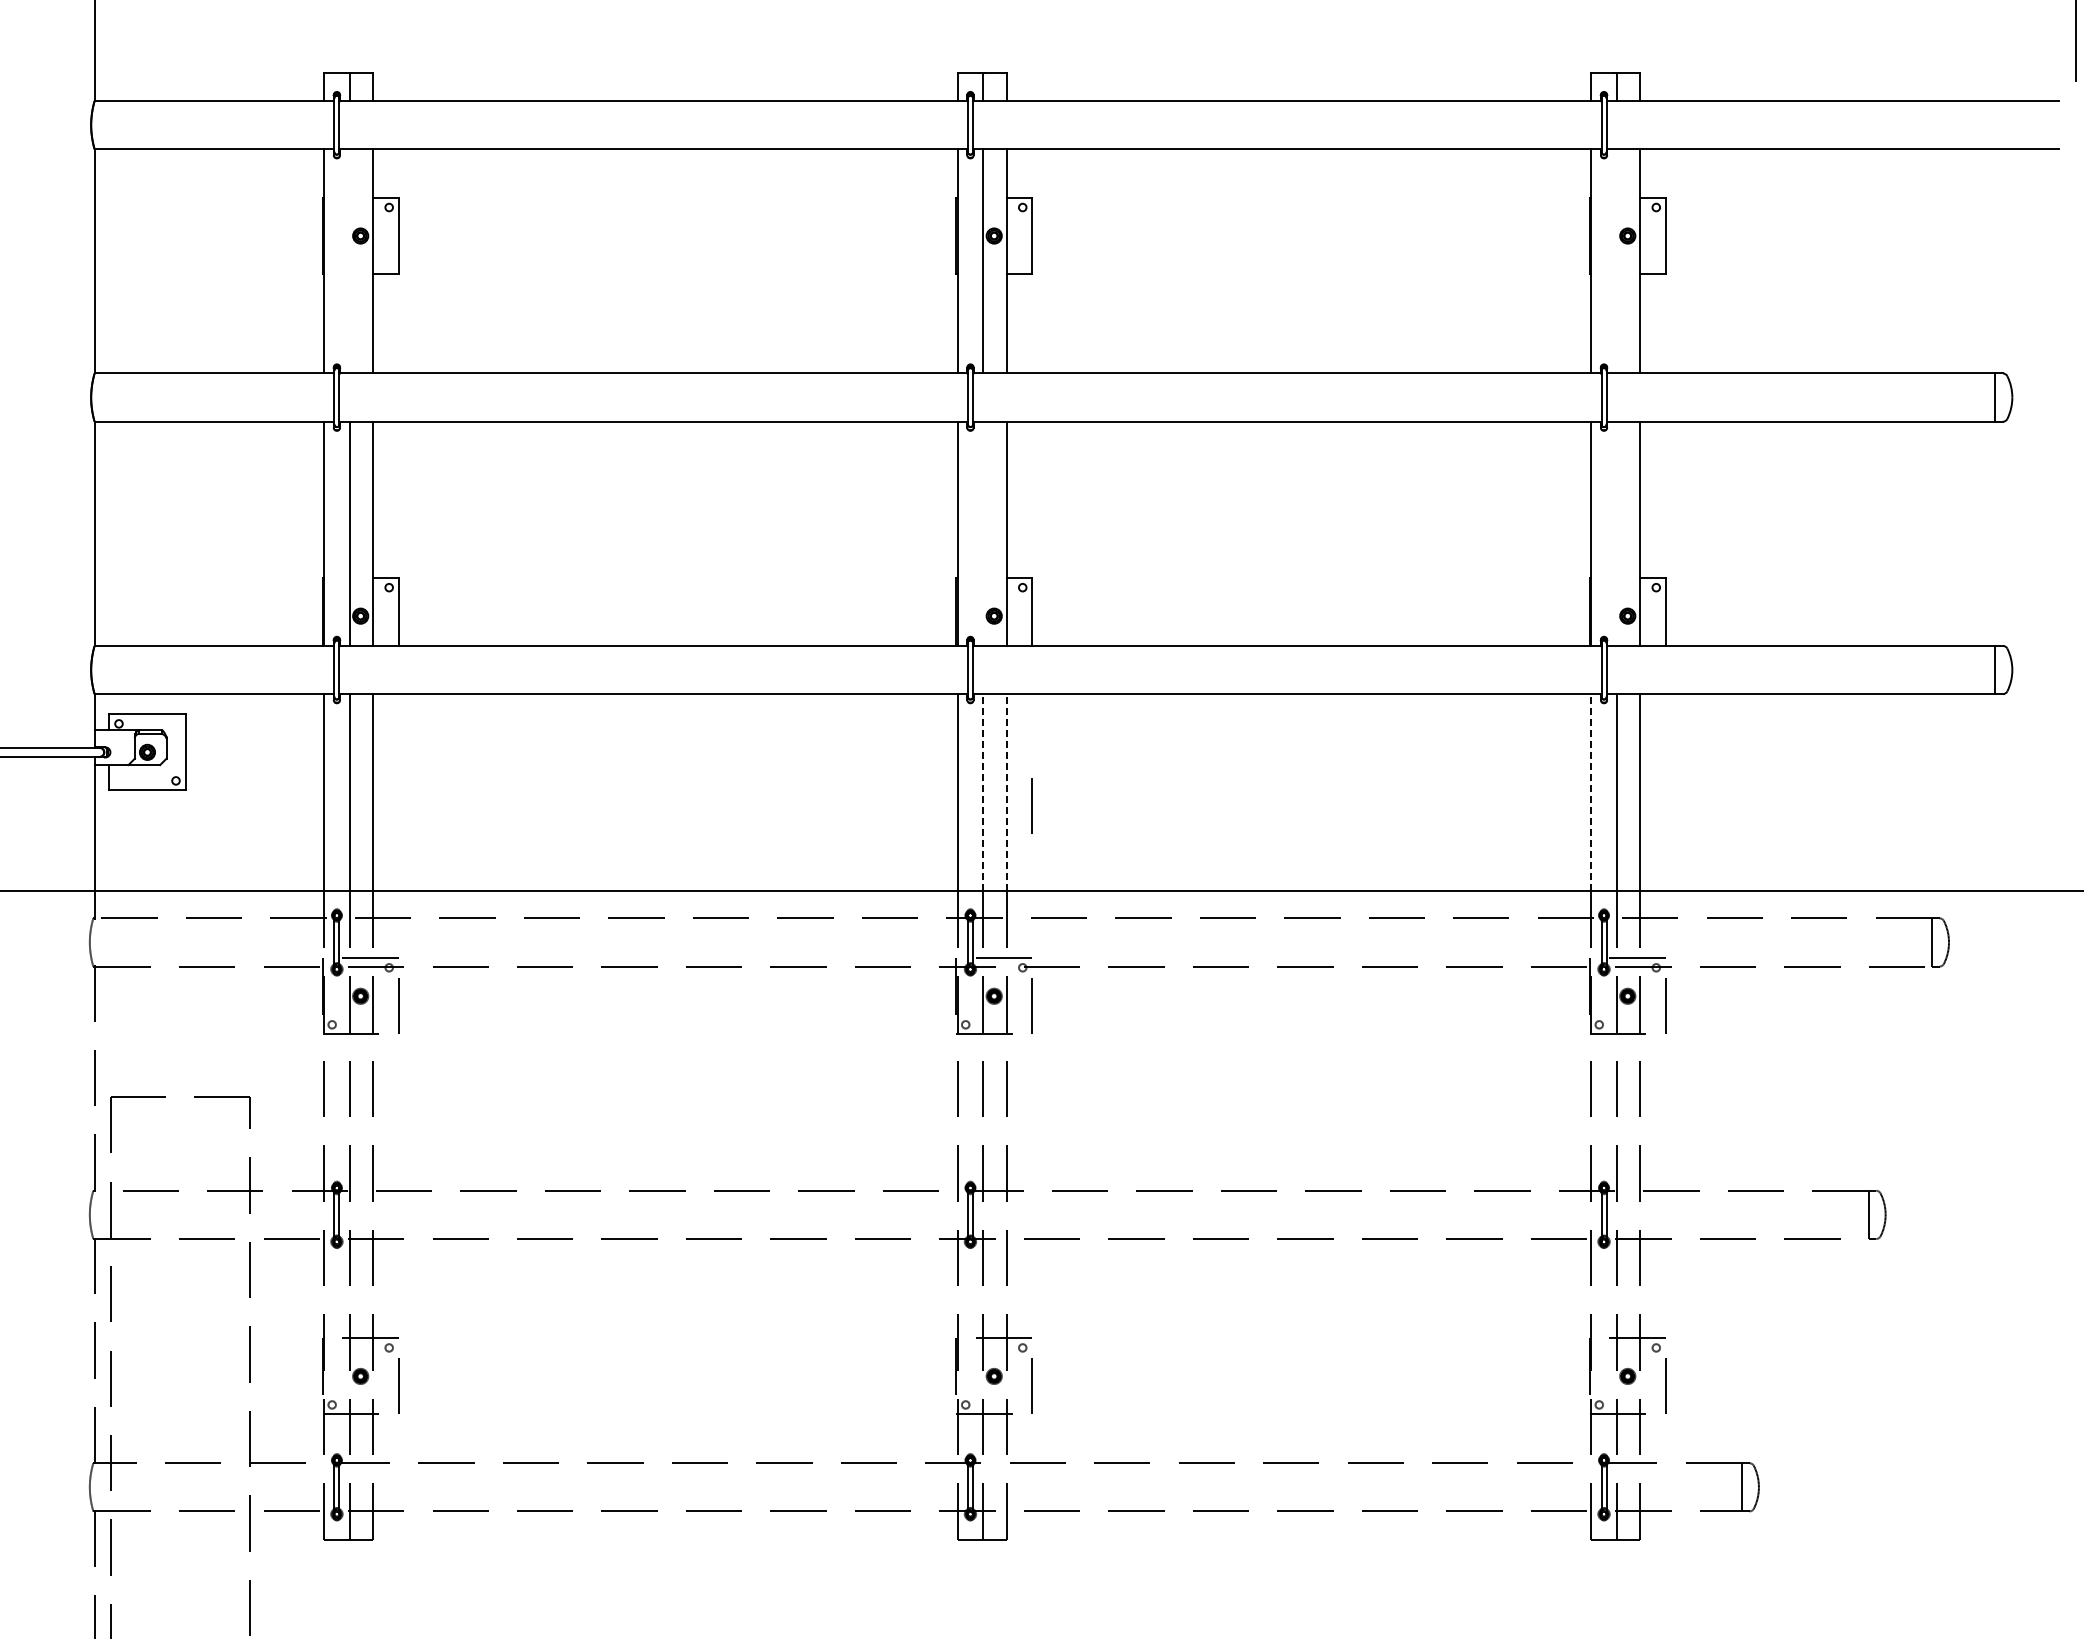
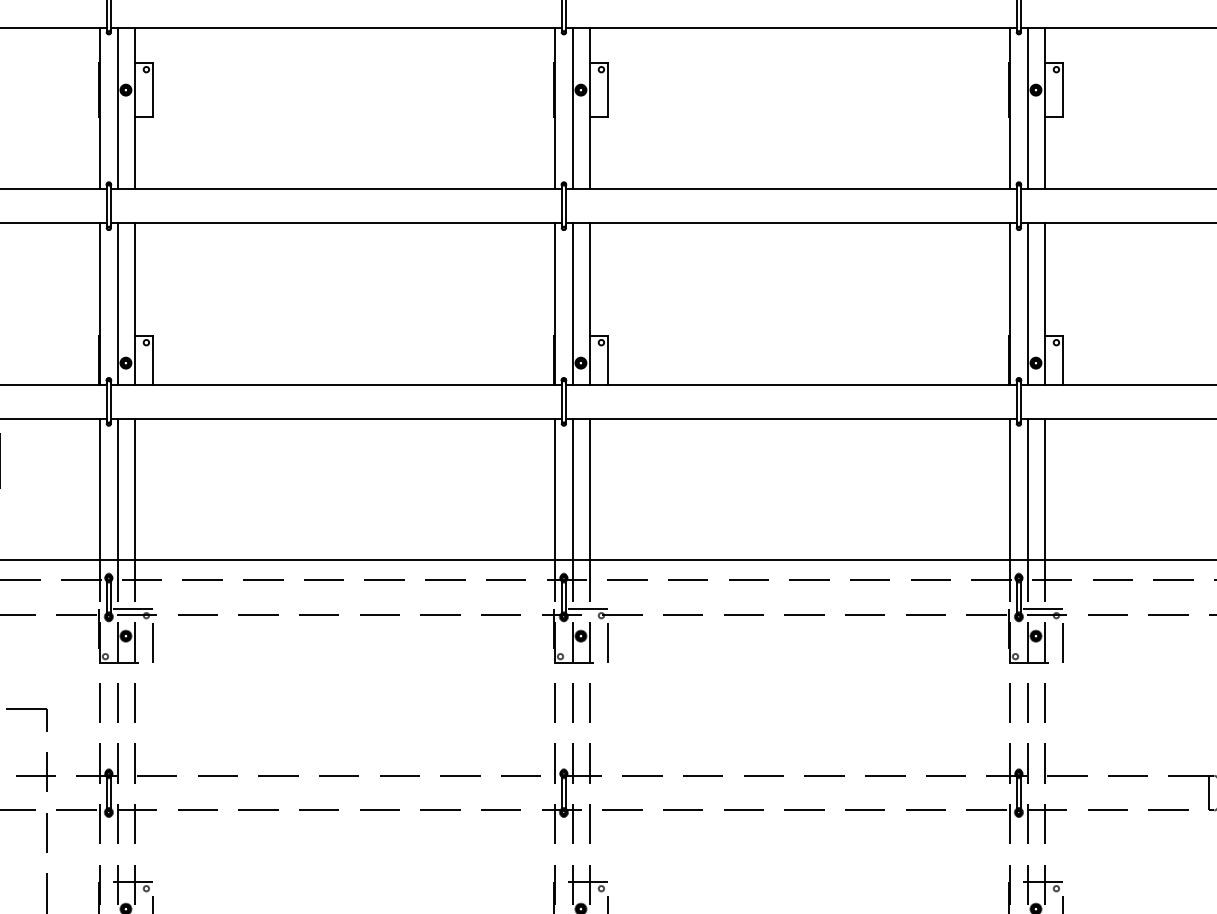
line: (349, 261) -> (117, 108), added
line: (1616, 261) -> (1027, 108), added
line: (983, 533) -> (573, 303), added
line: (1616, 533) -> (1027, 303), added
line: (983, 791) -> (573, 489), dashed -> solid
line: (1006, 791) -> (589, 489), dashed -> solid
line: (1591, 791) -> (1009, 489), dashed -> solid
line: (1031, 805) -> (607, 499), removed

